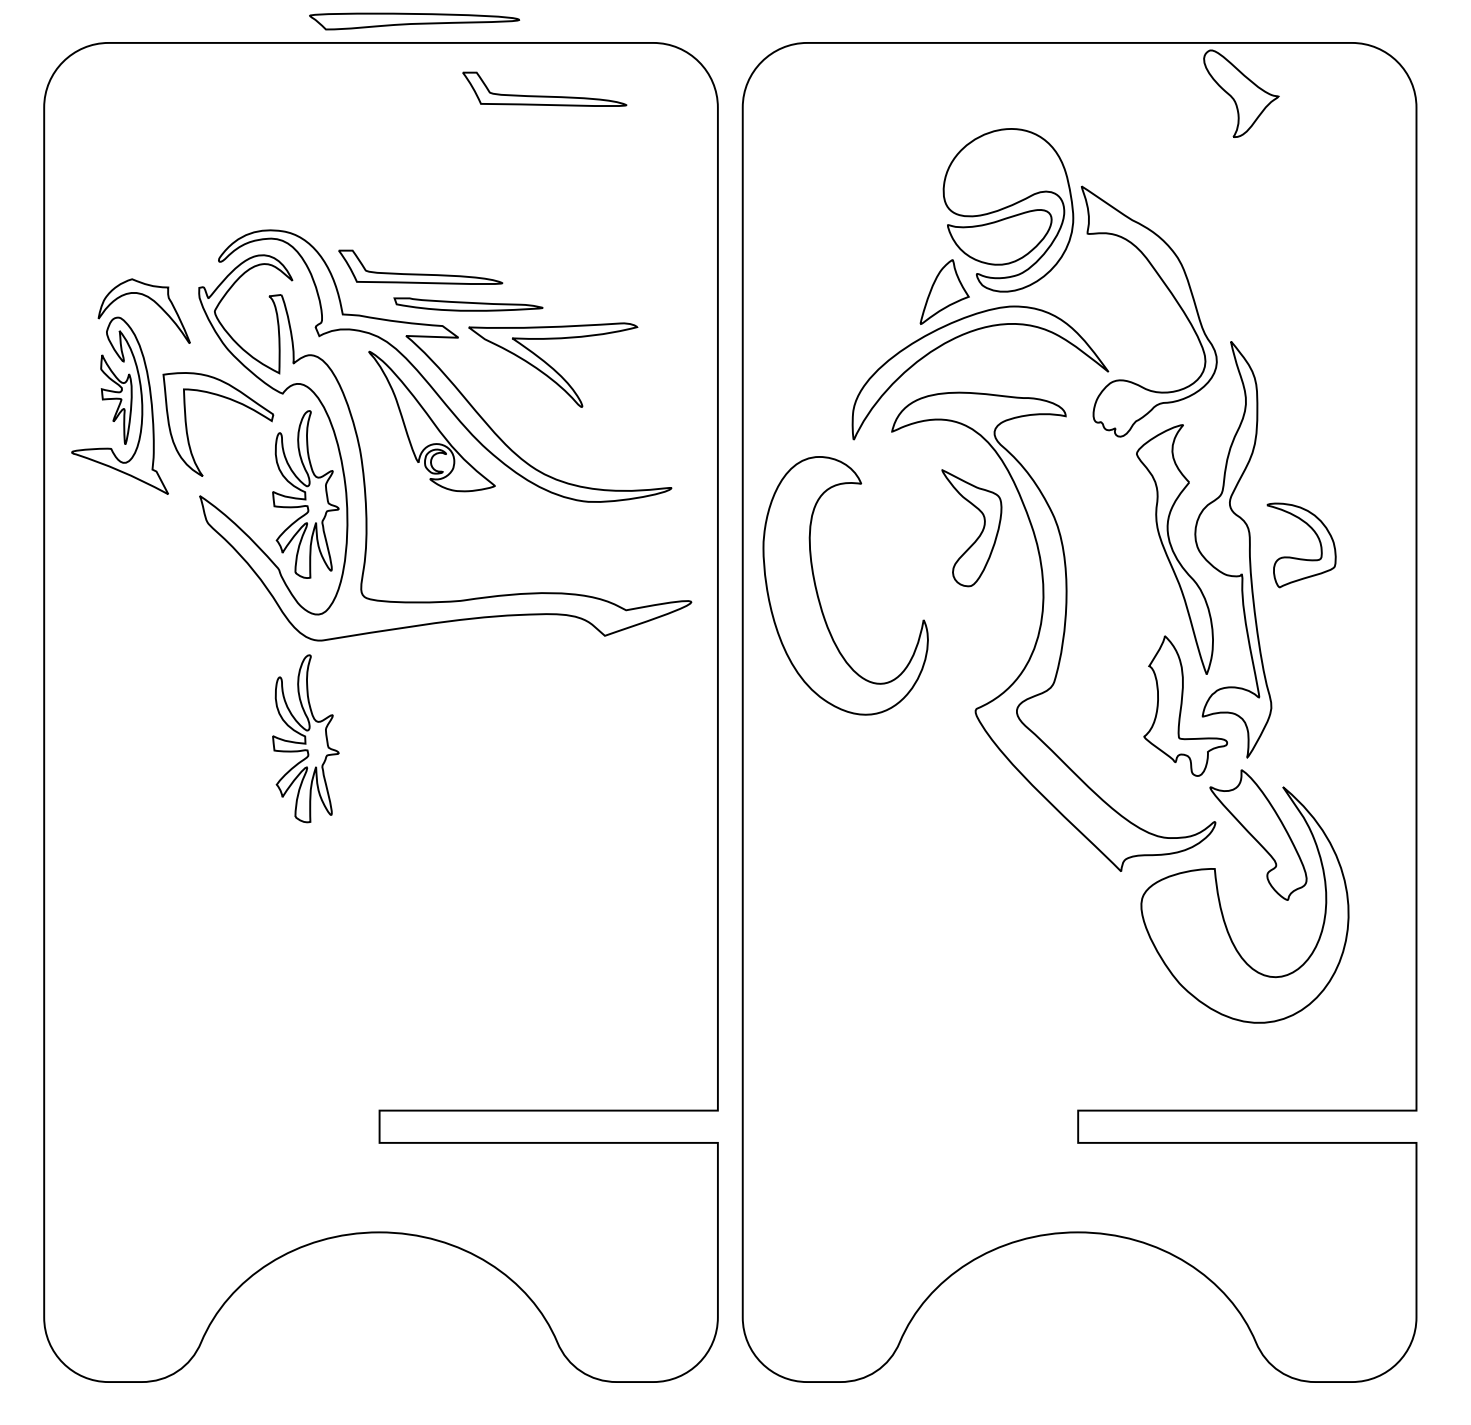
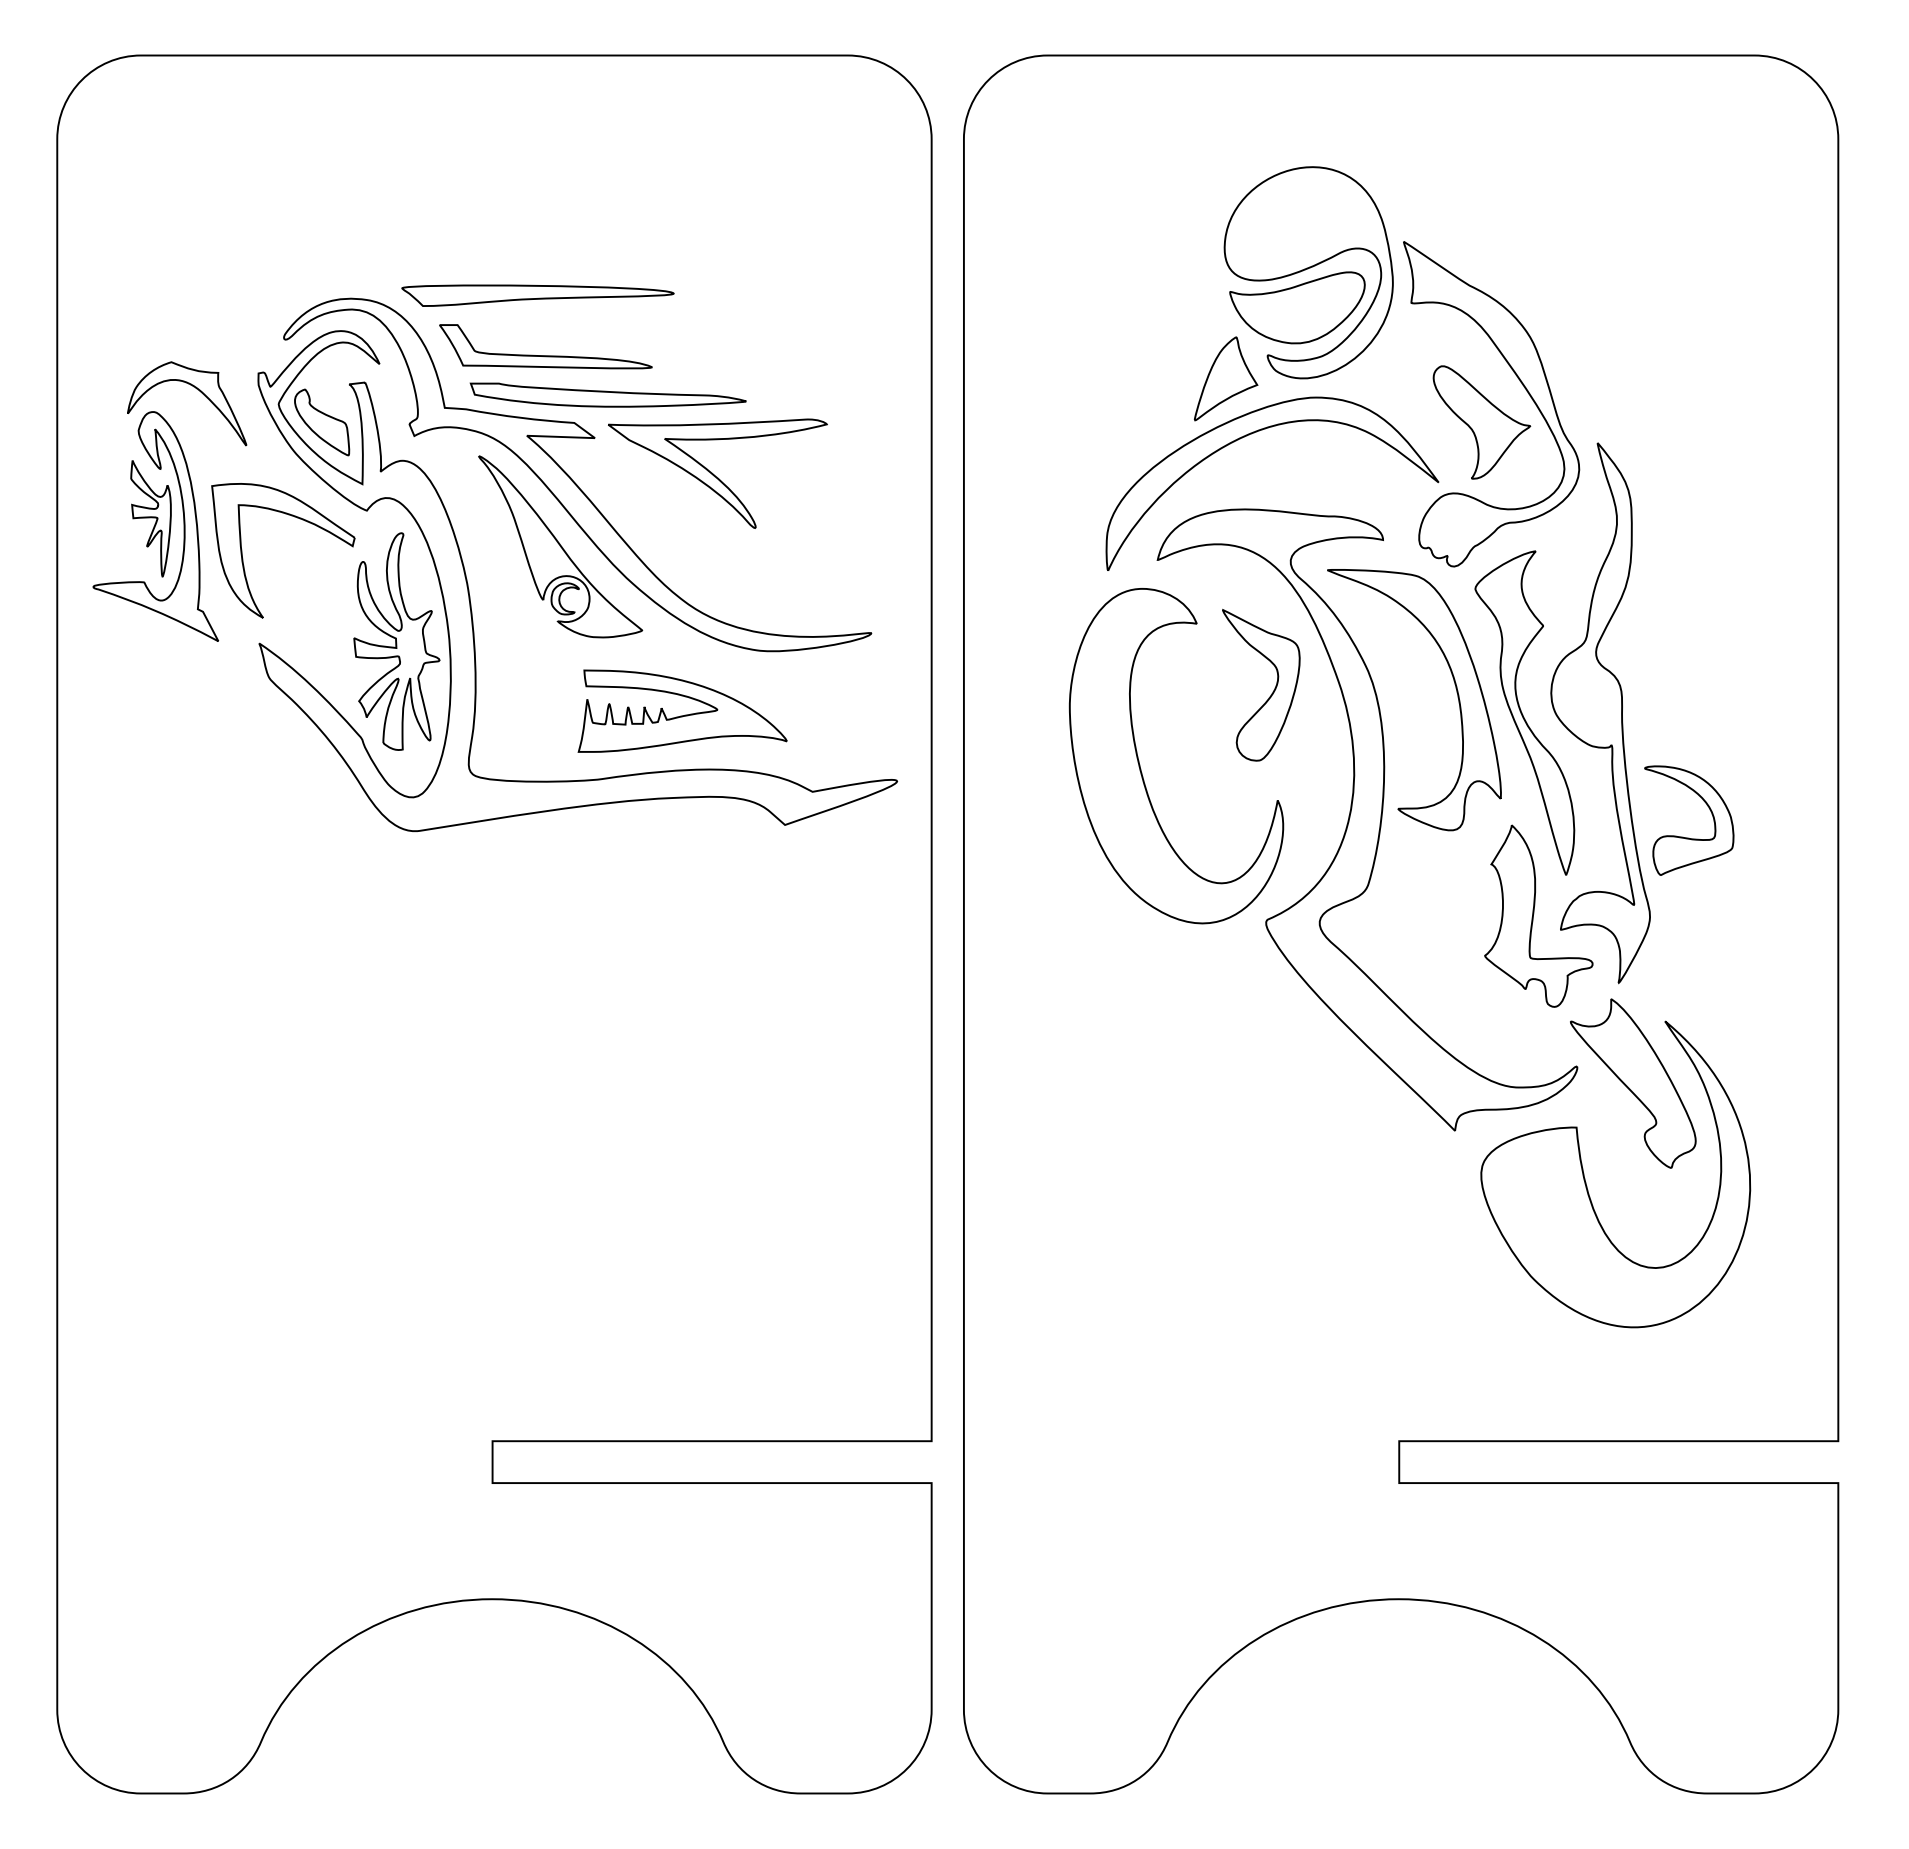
part: (414, 21) -> (537, 295), moved
part: (1240, 93) -> (1481, 422), moved
part: (544, 96) -> (706, 124), removed
part: (468, 304) -> (607, 394), size x1.43
part: (248, 325) -> (322, 422), added
part: (1121, 530) -> (1455, 688), added
part: (525, 547) -> (682, 710), added
part: (1301, 558) -> (1688, 837), moved
part: (817, 592) -> (1140, 764), moved
part: (305, 738) -> (396, 958), removed

